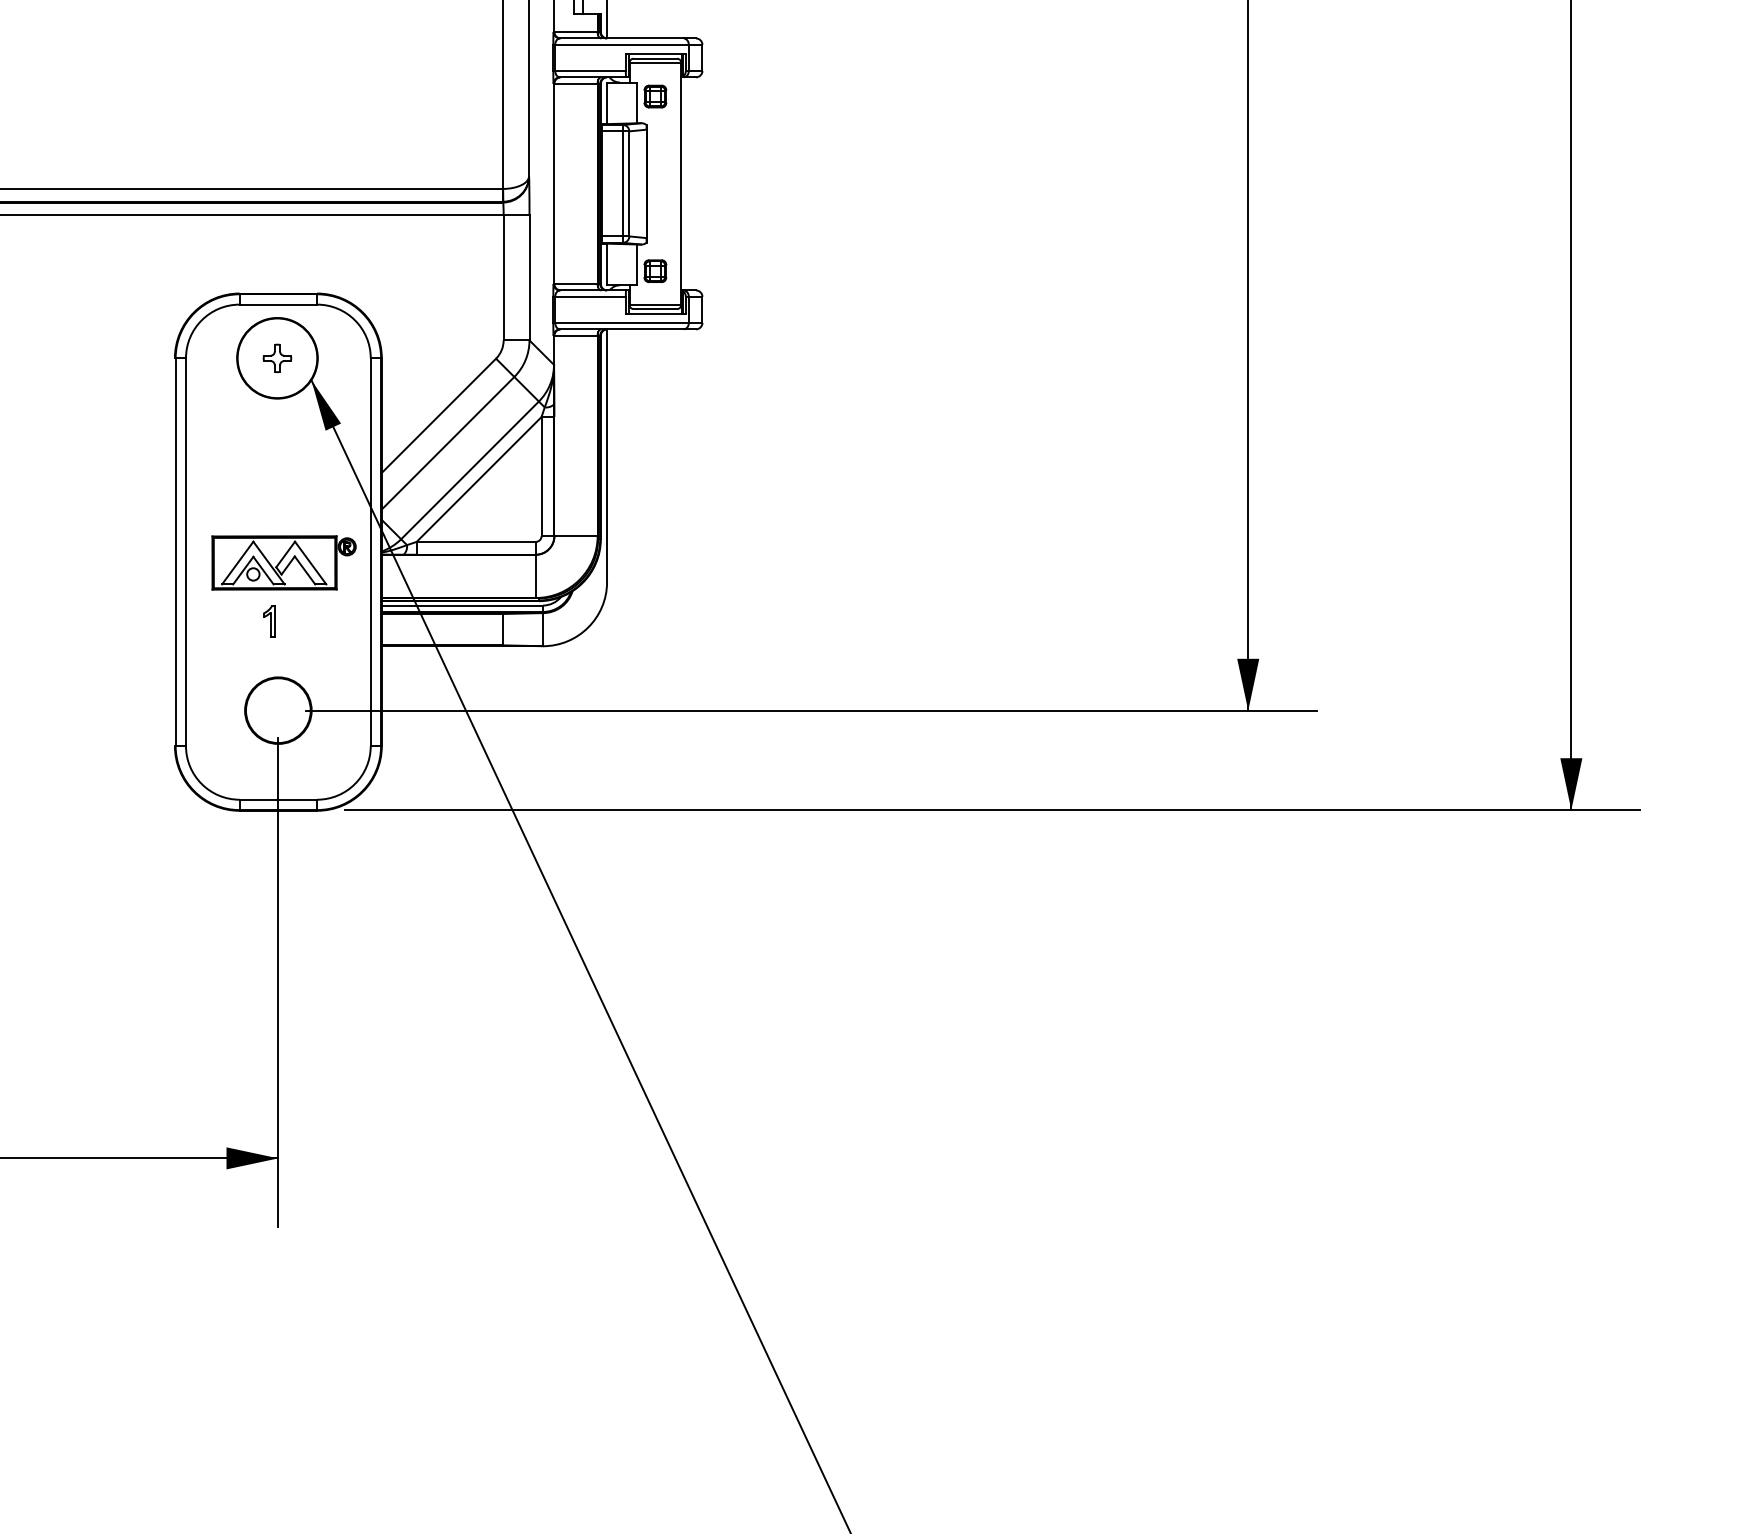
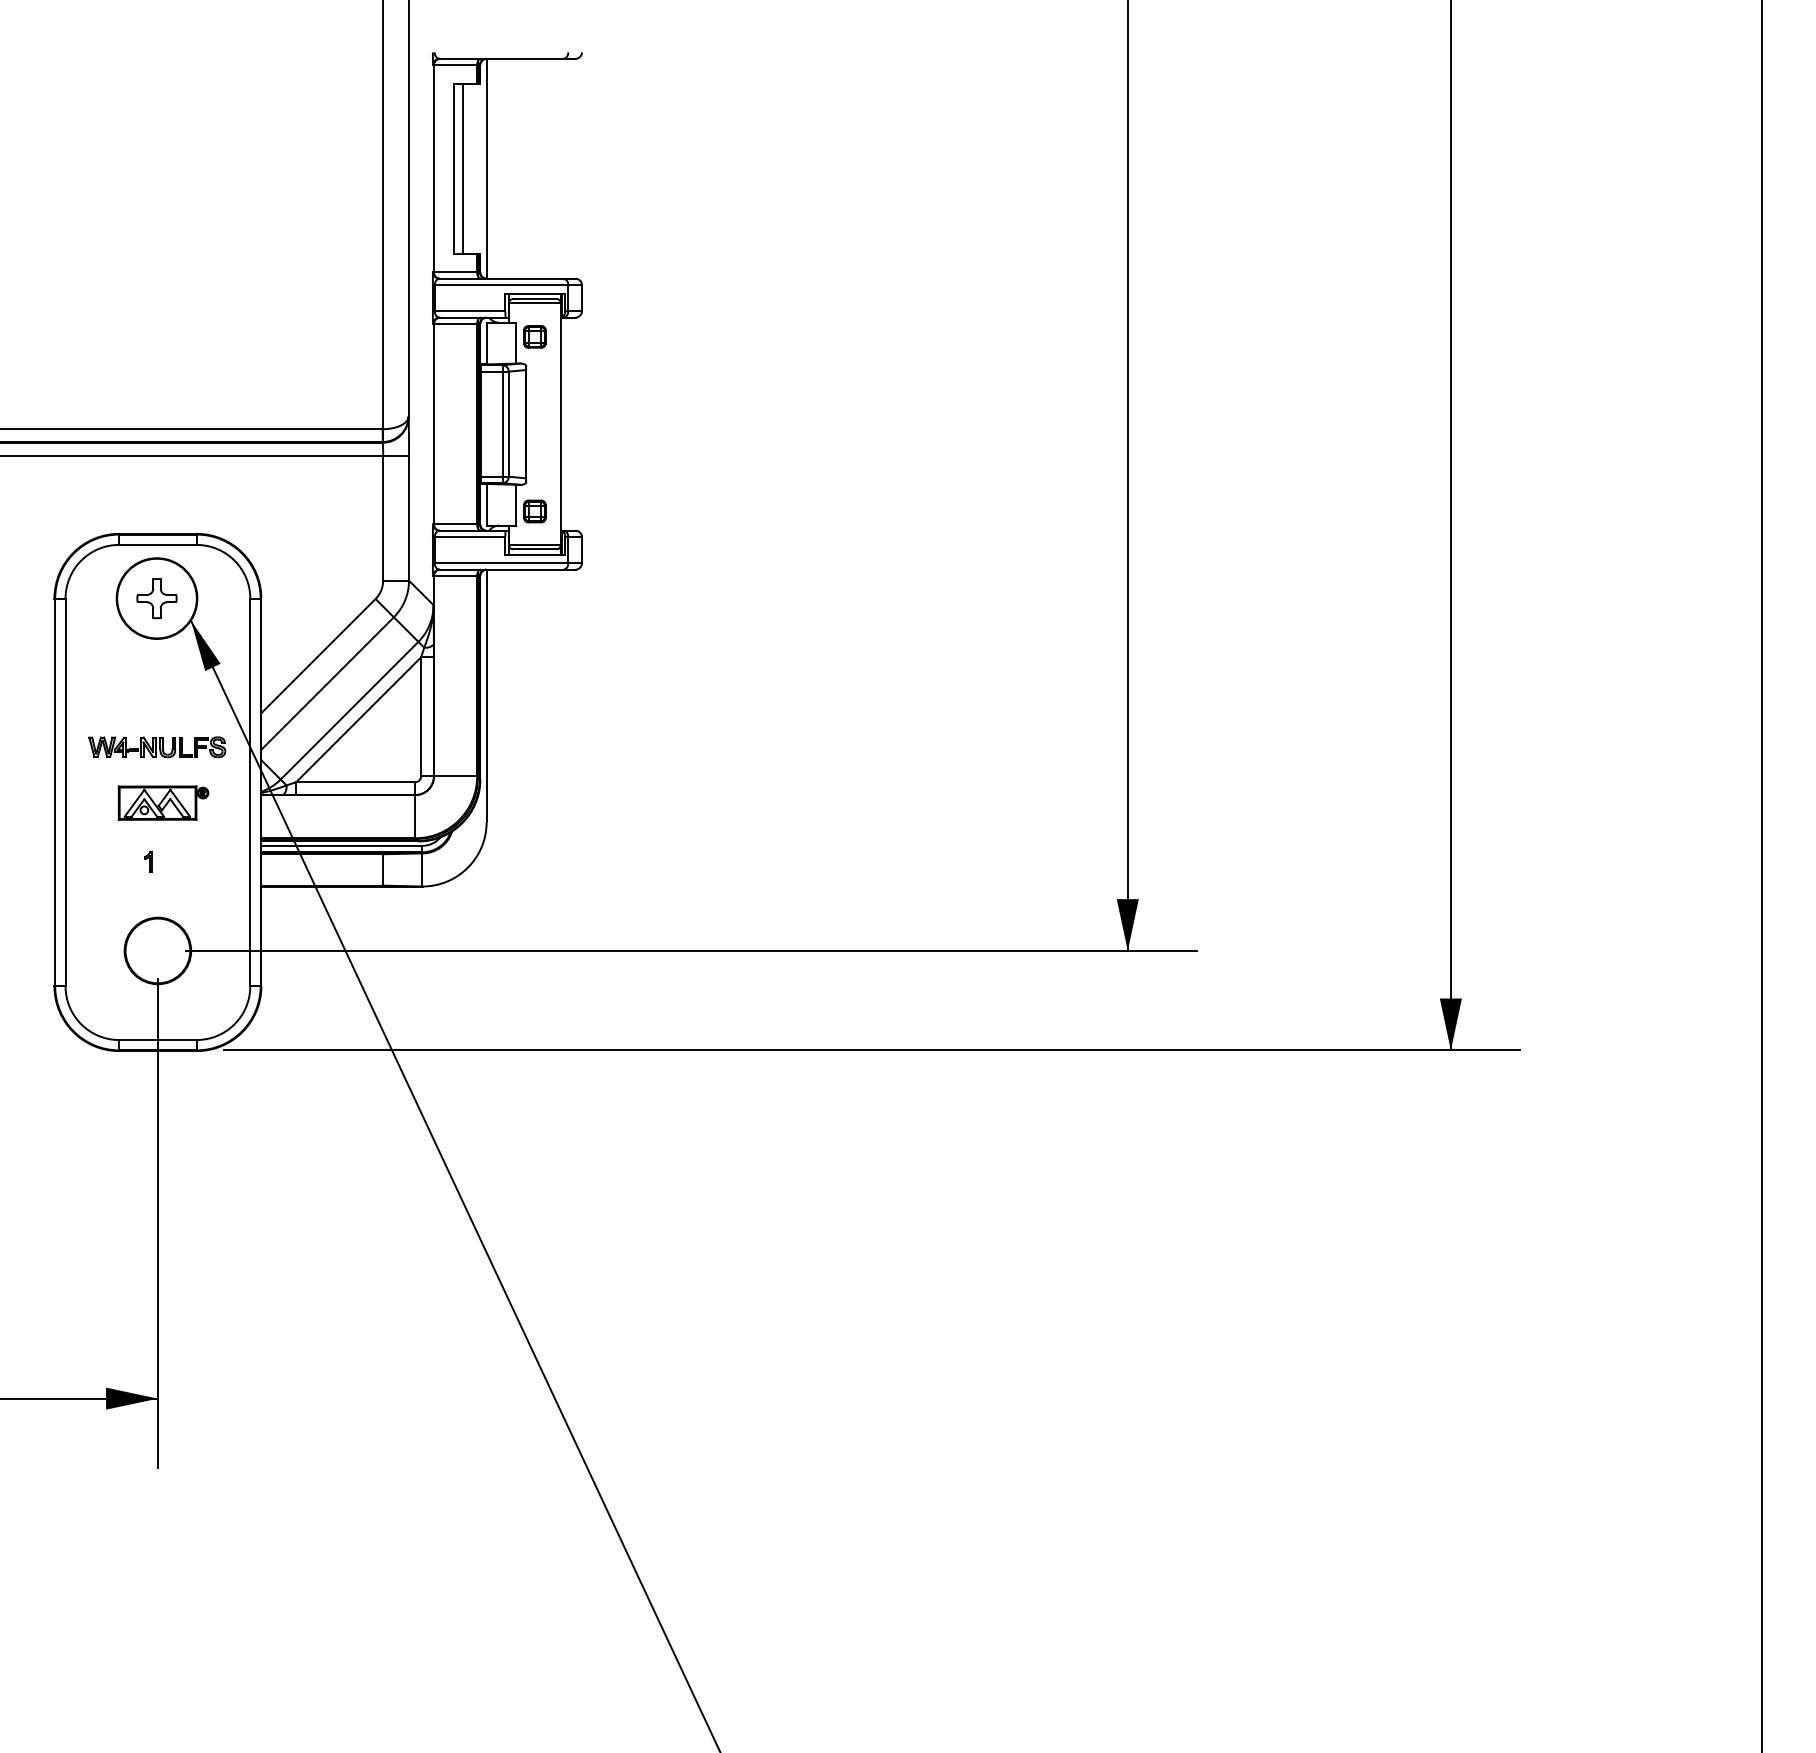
part: (276, 358) -> (156, 598), size x1.43
part: (277, 507) -> (157, 747), added
part: (283, 562) -> (163, 802), size x0.62
part: (268, 621) -> (148, 861), size x0.62

